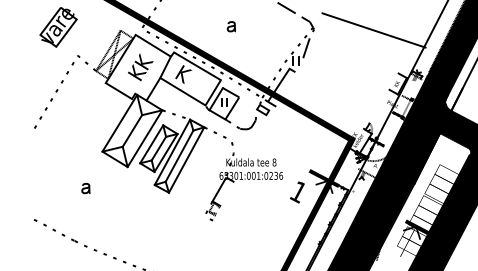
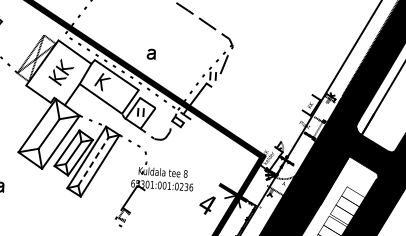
part: (230, 26) -> (150, 53), moved
line: (373, 30) -> (290, 51), removed
line: (179, 155) -> (93, 160), solid -> dashed
text: (298, 192) -> (207, 204), 1 -> 4

